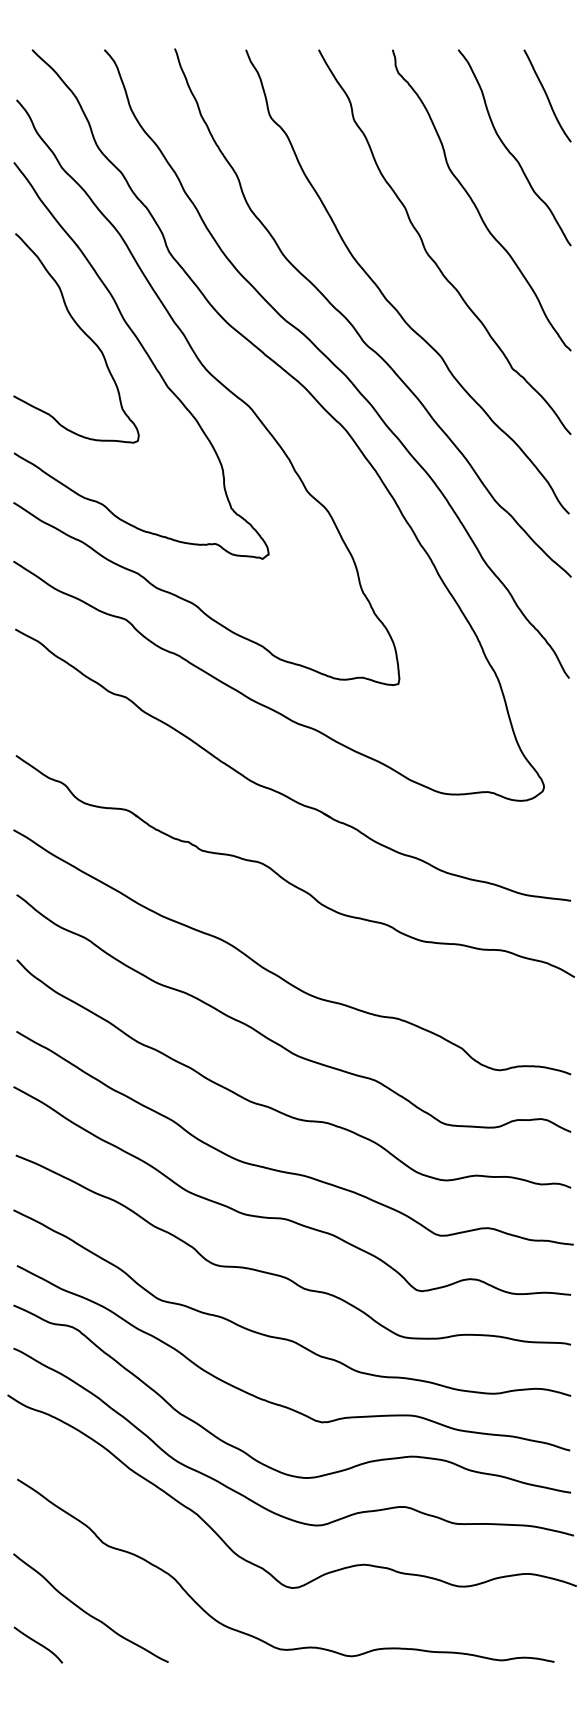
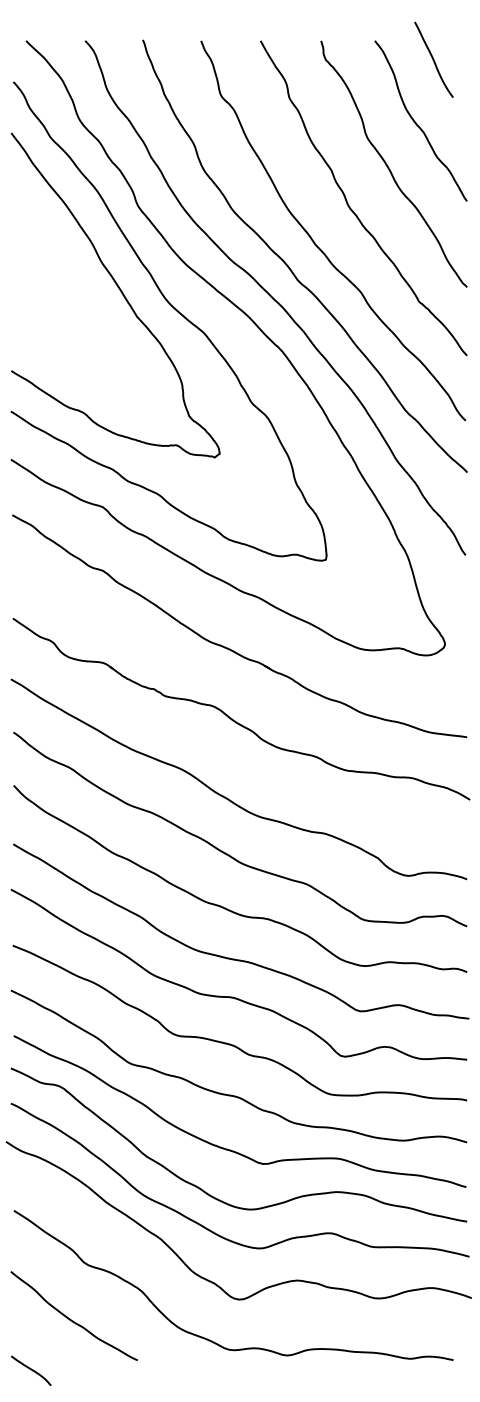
curve: (547, 95) -> (433, 59), moved
curve: (82, 332) -> (67, 272), removed
curve: (38, 1644) -> (31, 1370), moved

